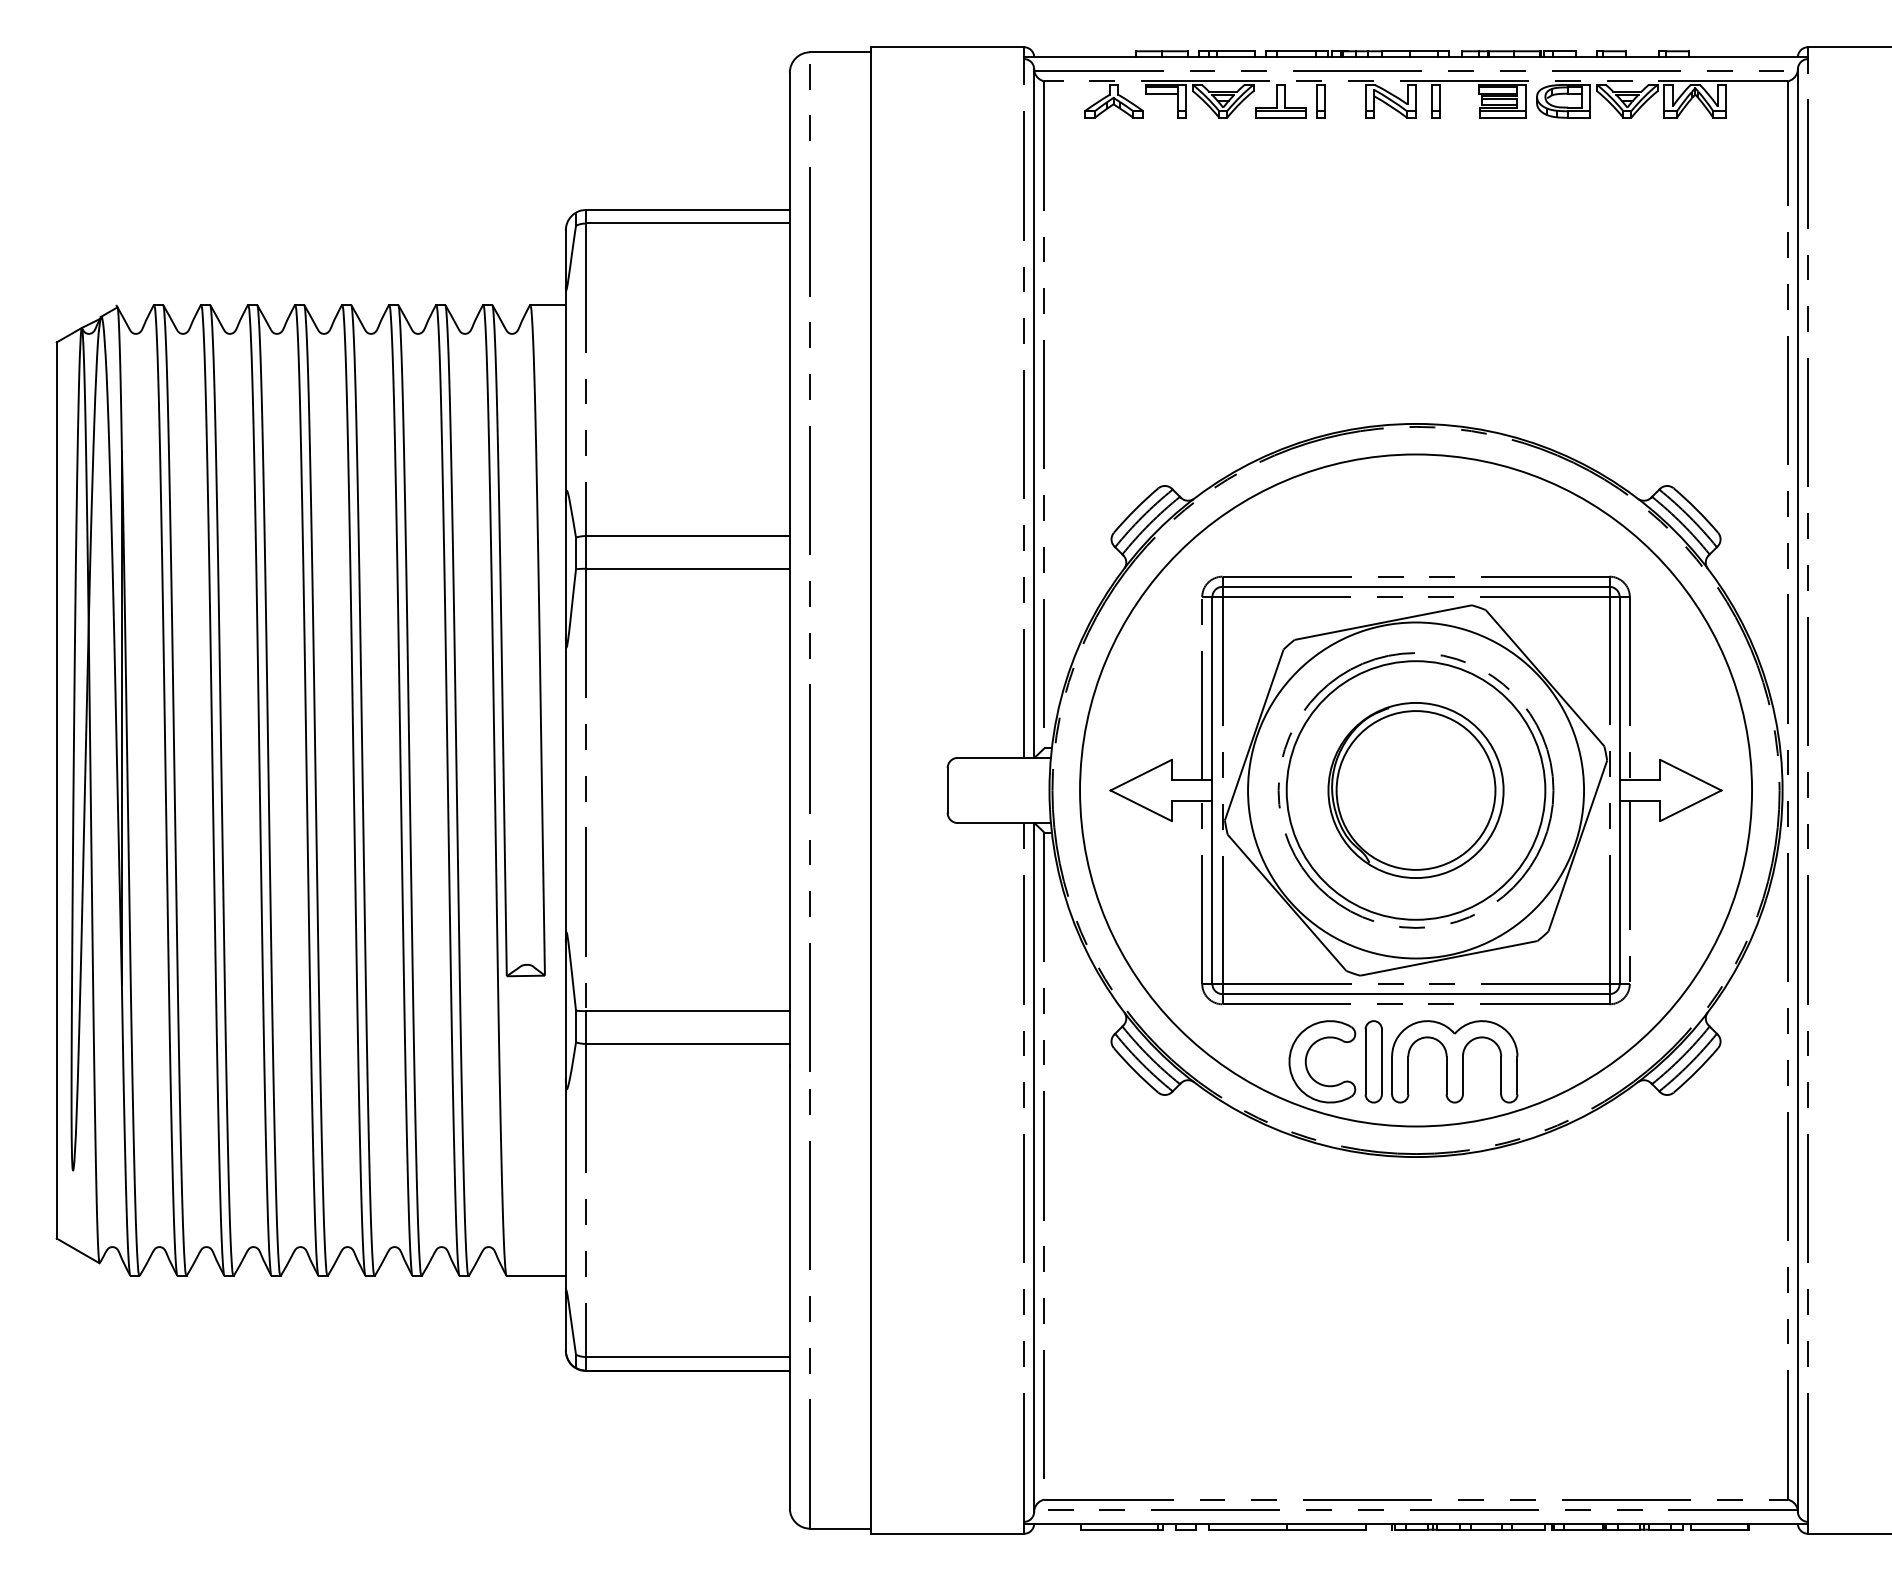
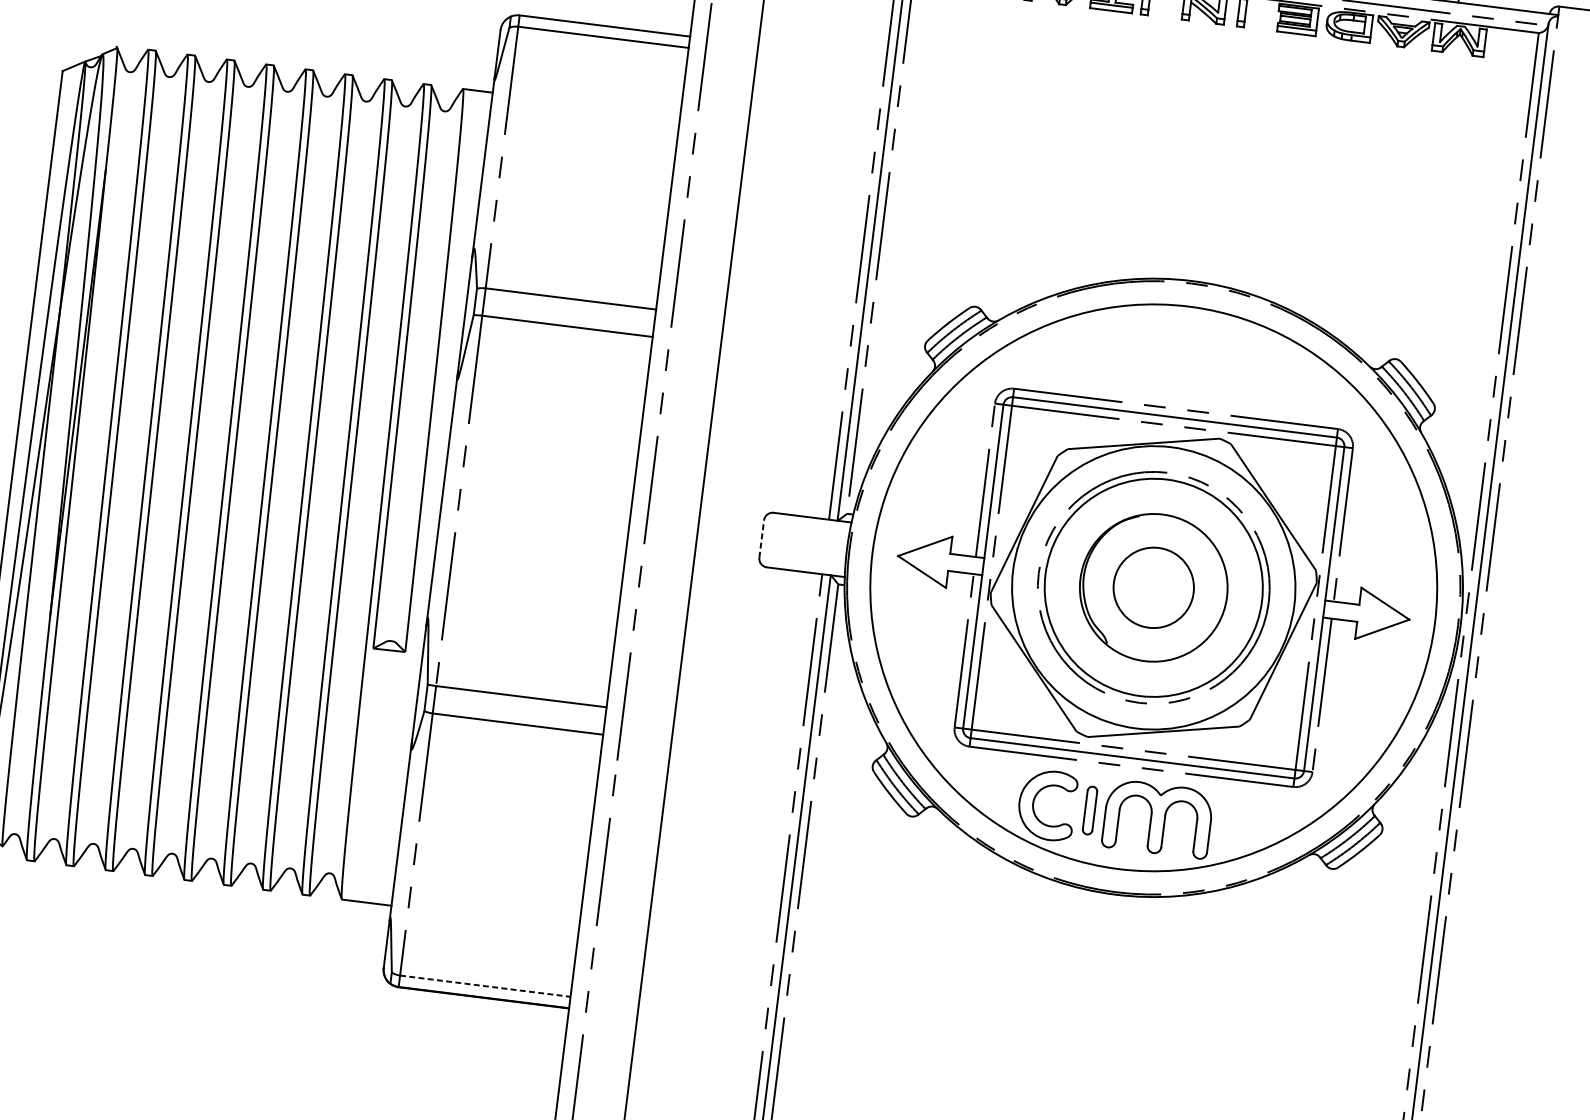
line: (947, 790) -> (761, 539), solid -> dashed
circle: (1415, 790) -> (1153, 587), size x0.6
part: (1373, 1061) -> (1089, 810), size x0.7
line: (688, 1357) -> (485, 986), solid -> dashed

